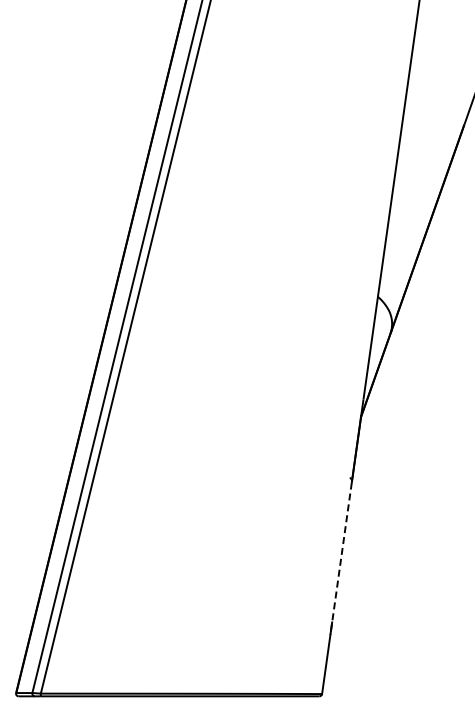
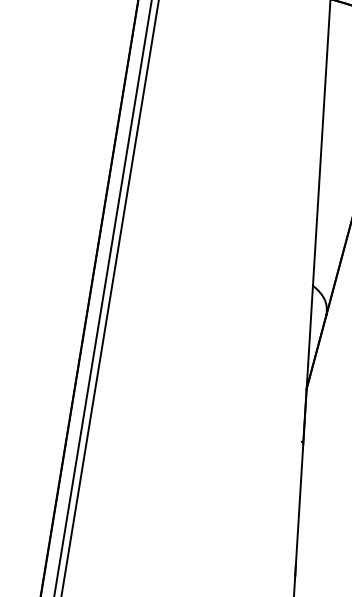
line: (341, 558) -> (299, 510), dashed -> solid

